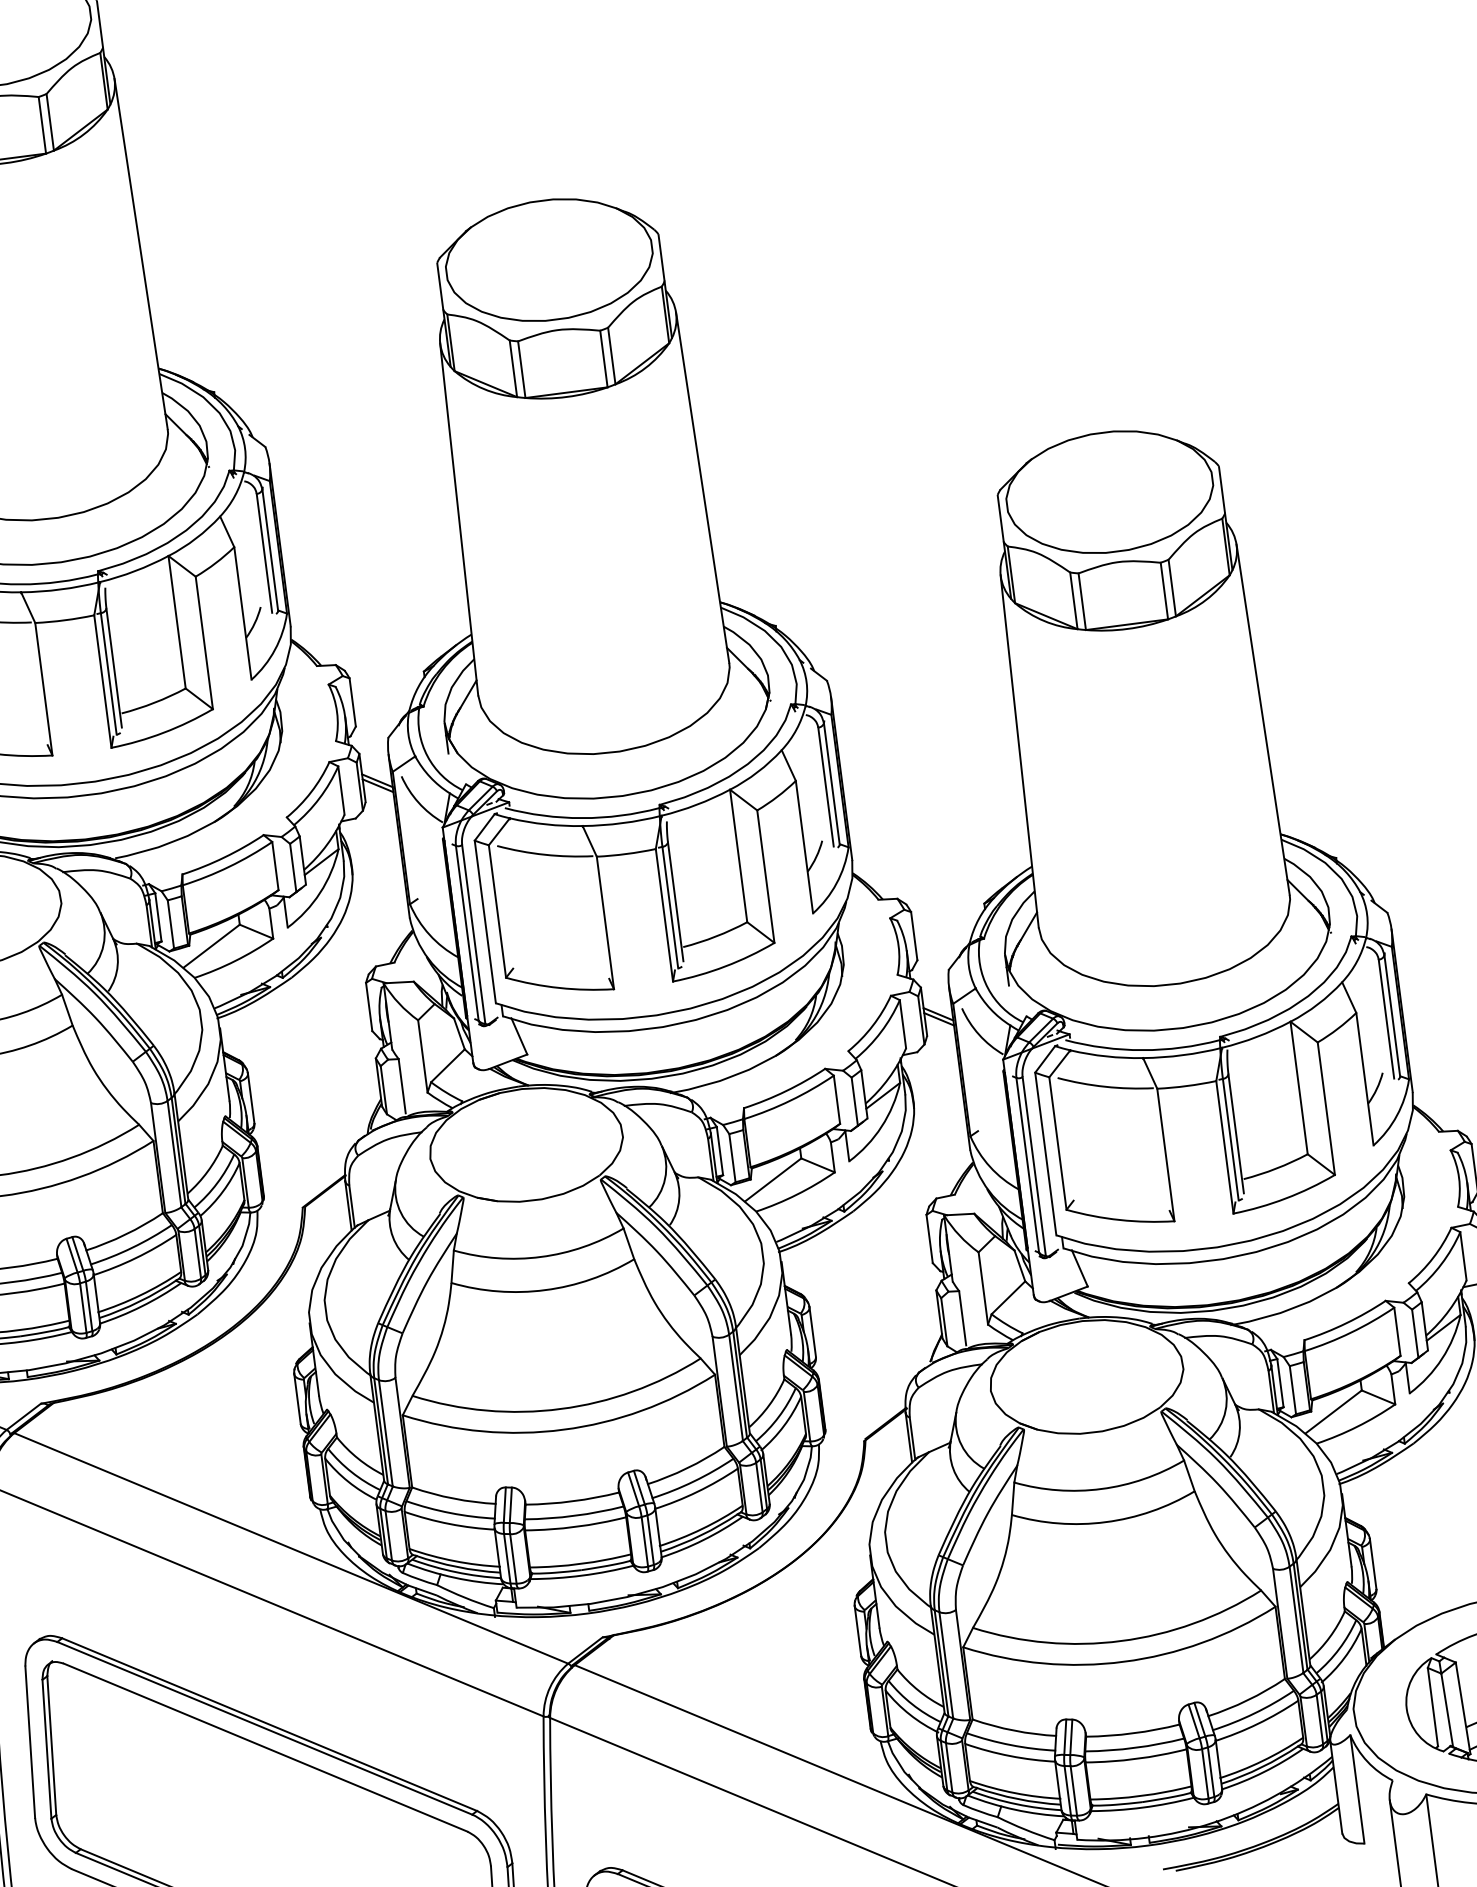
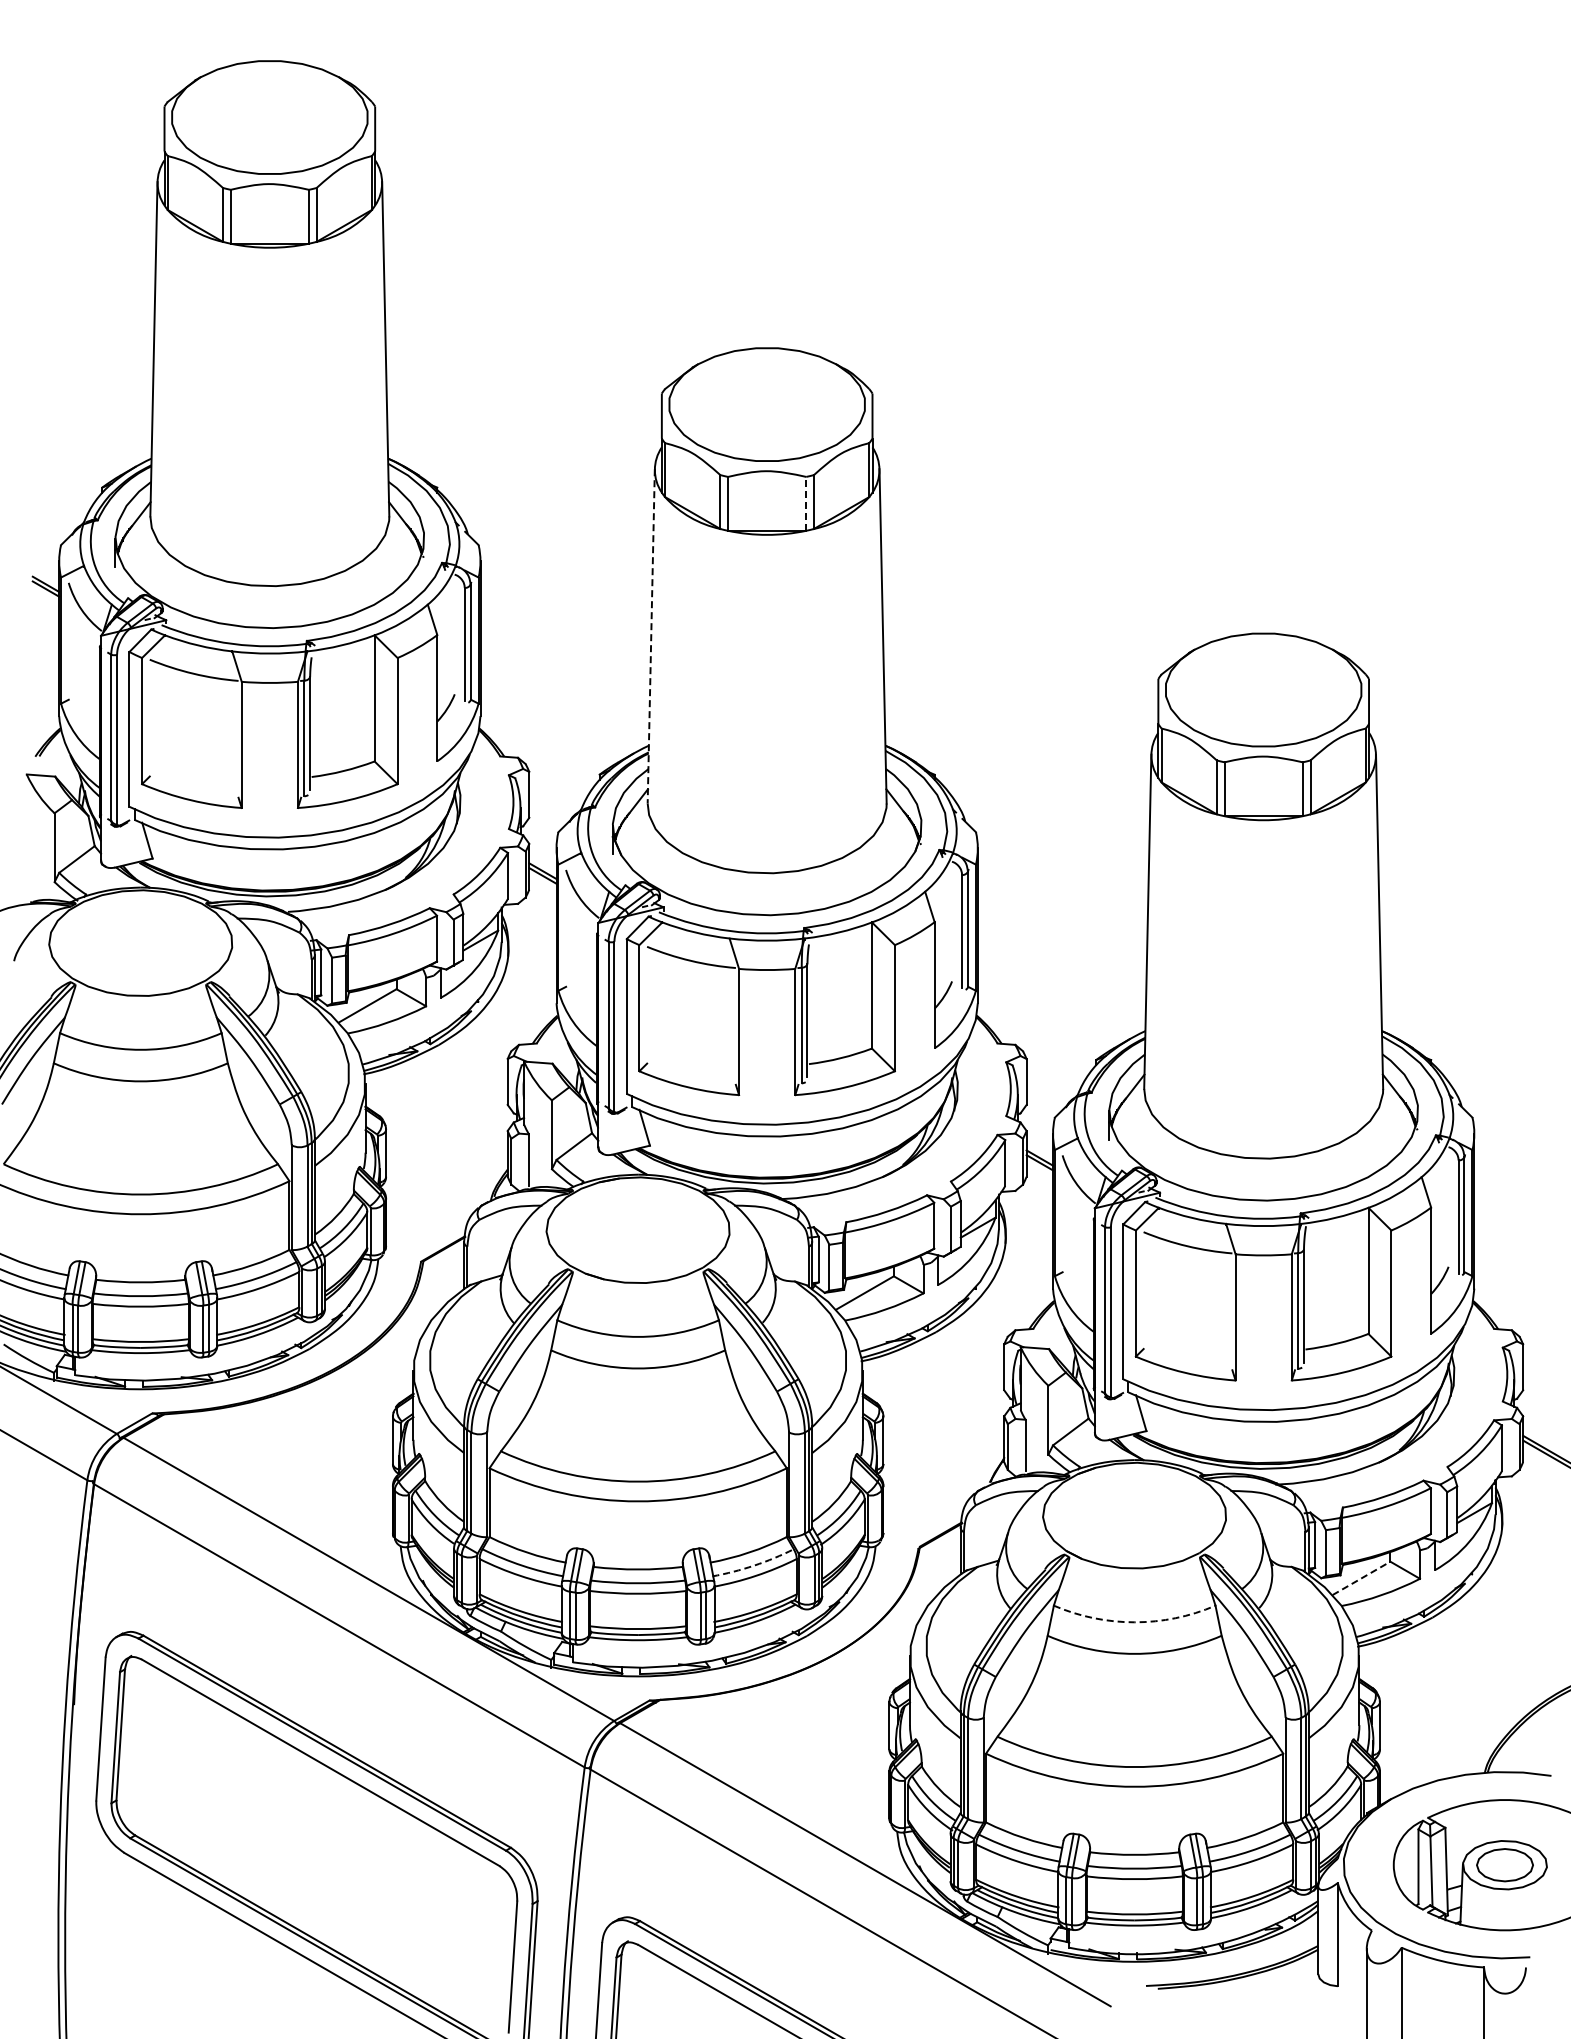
line: (604, 358) -> (806, 503), solid -> dashed
line: (459, 519) -> (651, 636), solid -> dashed
line: (1333, 1412) -> (1361, 1578), solid -> dashed
arc: (694, 1481) -> (754, 1565), solid -> dashed
arc: (1101, 1489) -> (1134, 1622), solid -> dashed

